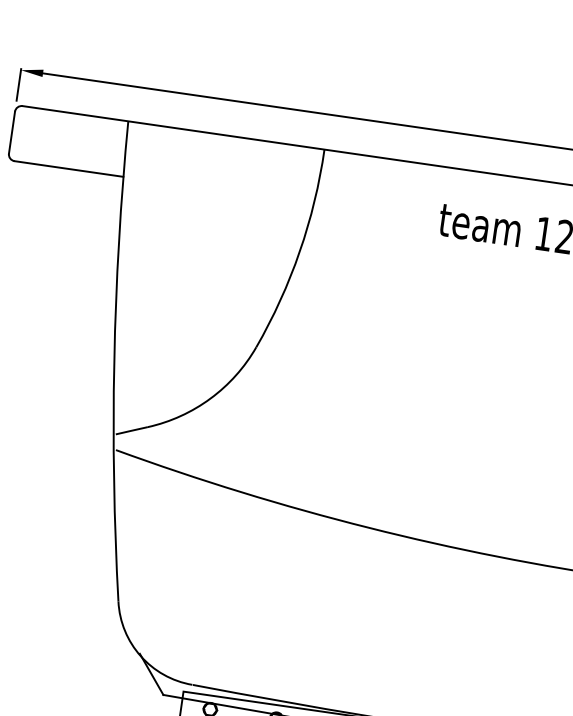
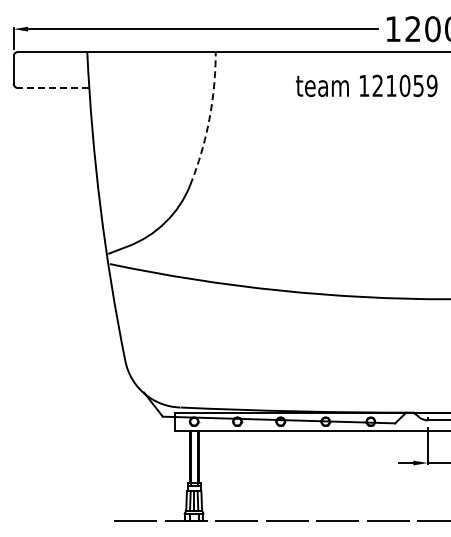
line: (68, 169) -> (53, 88), solid -> dashed
arc: (300, 251) -> (209, 119), solid -> dashed

